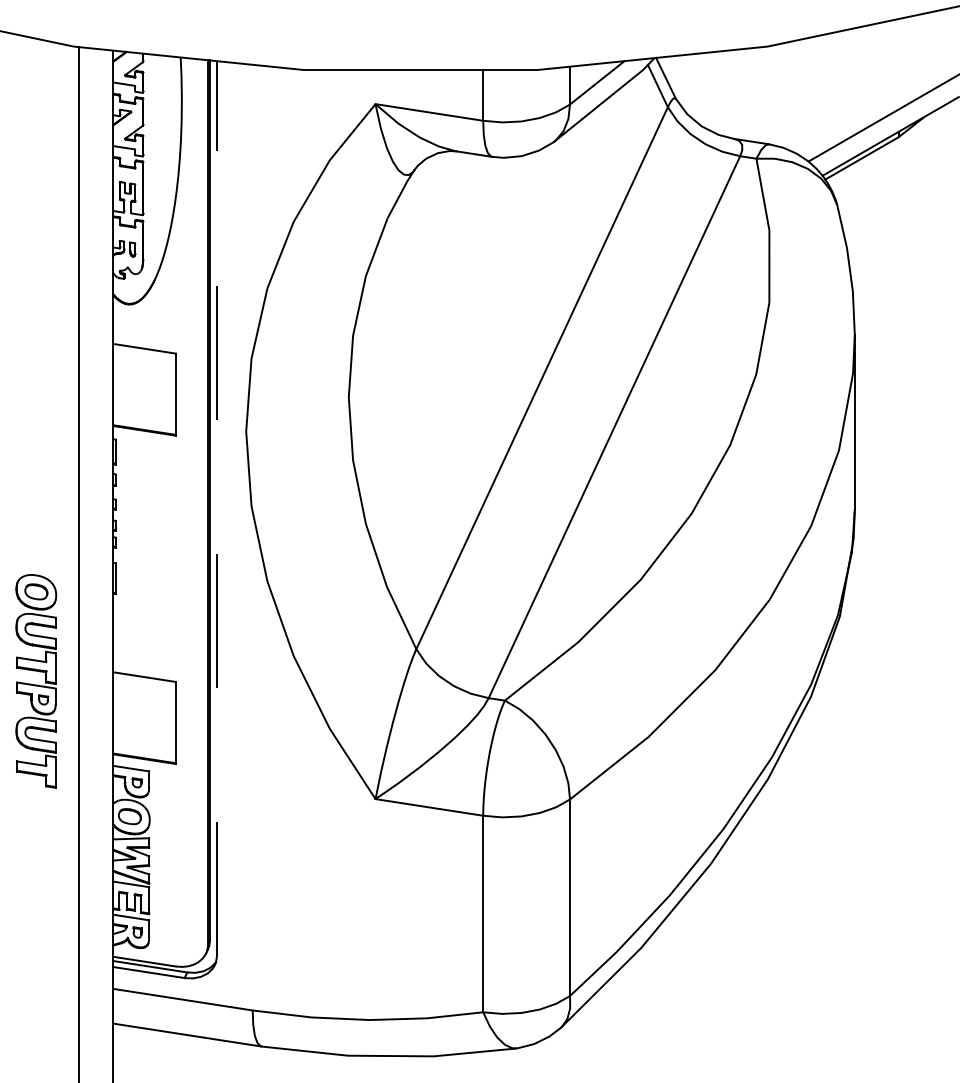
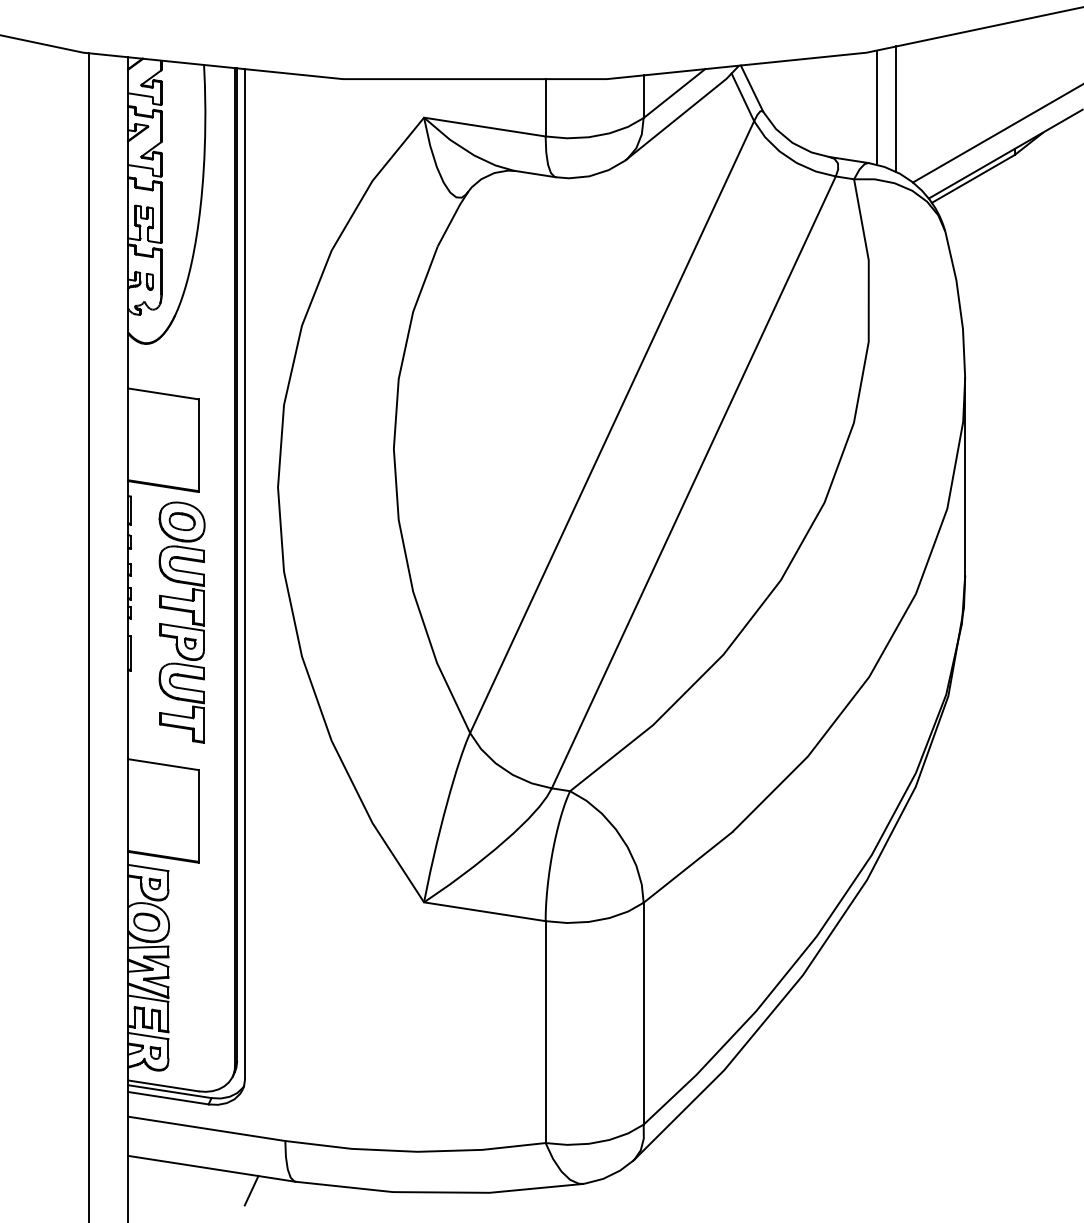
line: (776, 95) -> (876, 107), added
line: (793, 96) -> (895, 109), added
line: (217, 507) -> (245, 573), dashed -> solid
part: (36, 681) -> (182, 622), moved
line: (222, 1054) -> (251, 1190), added

